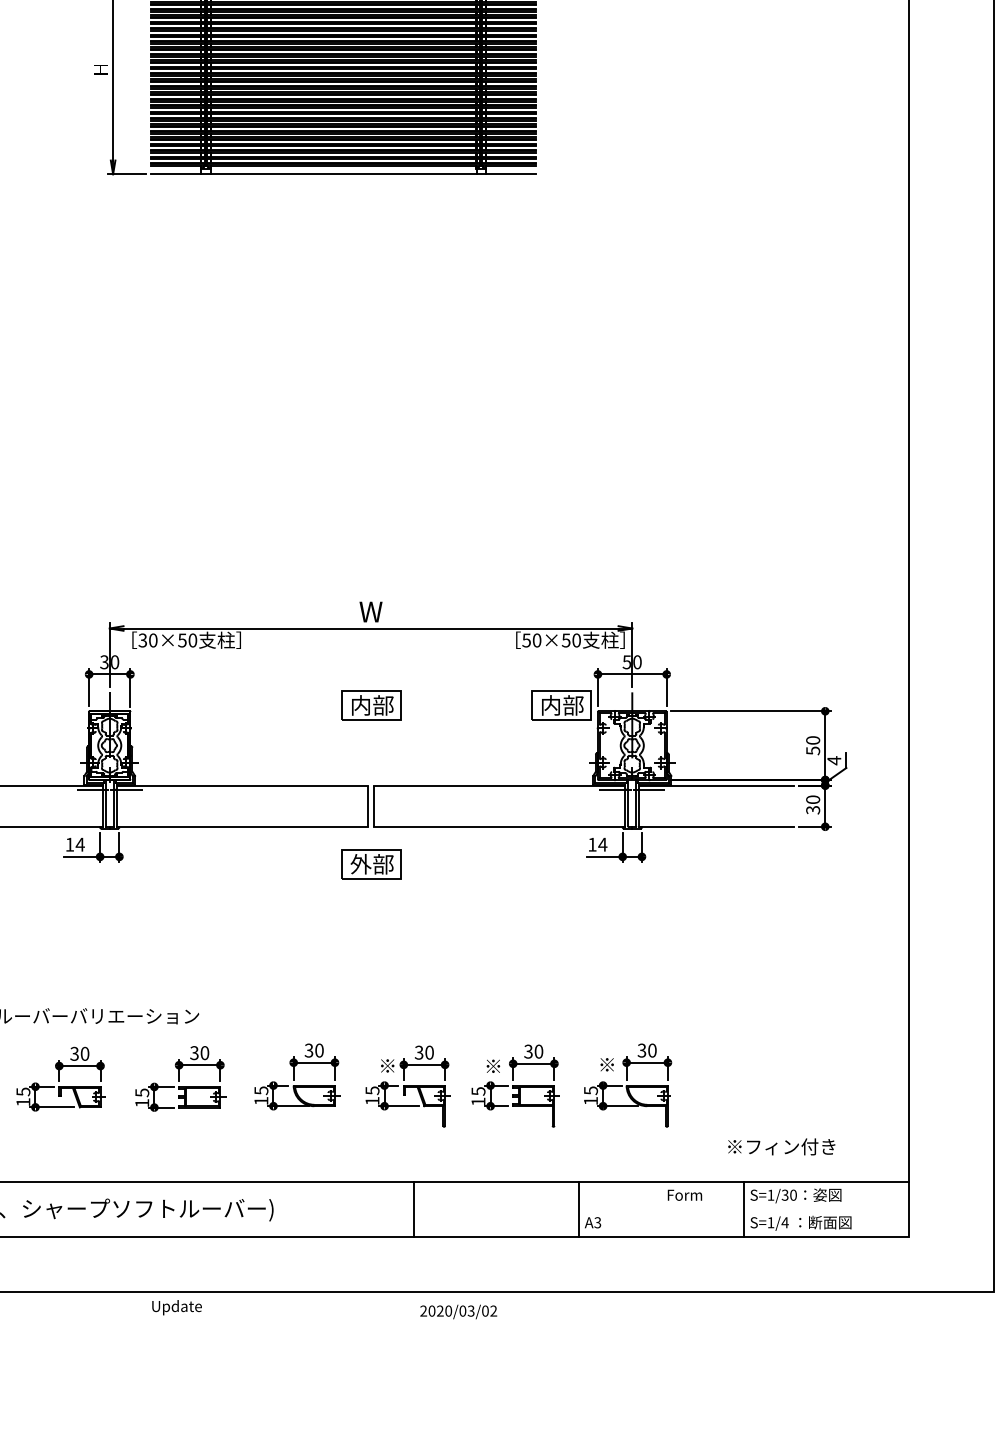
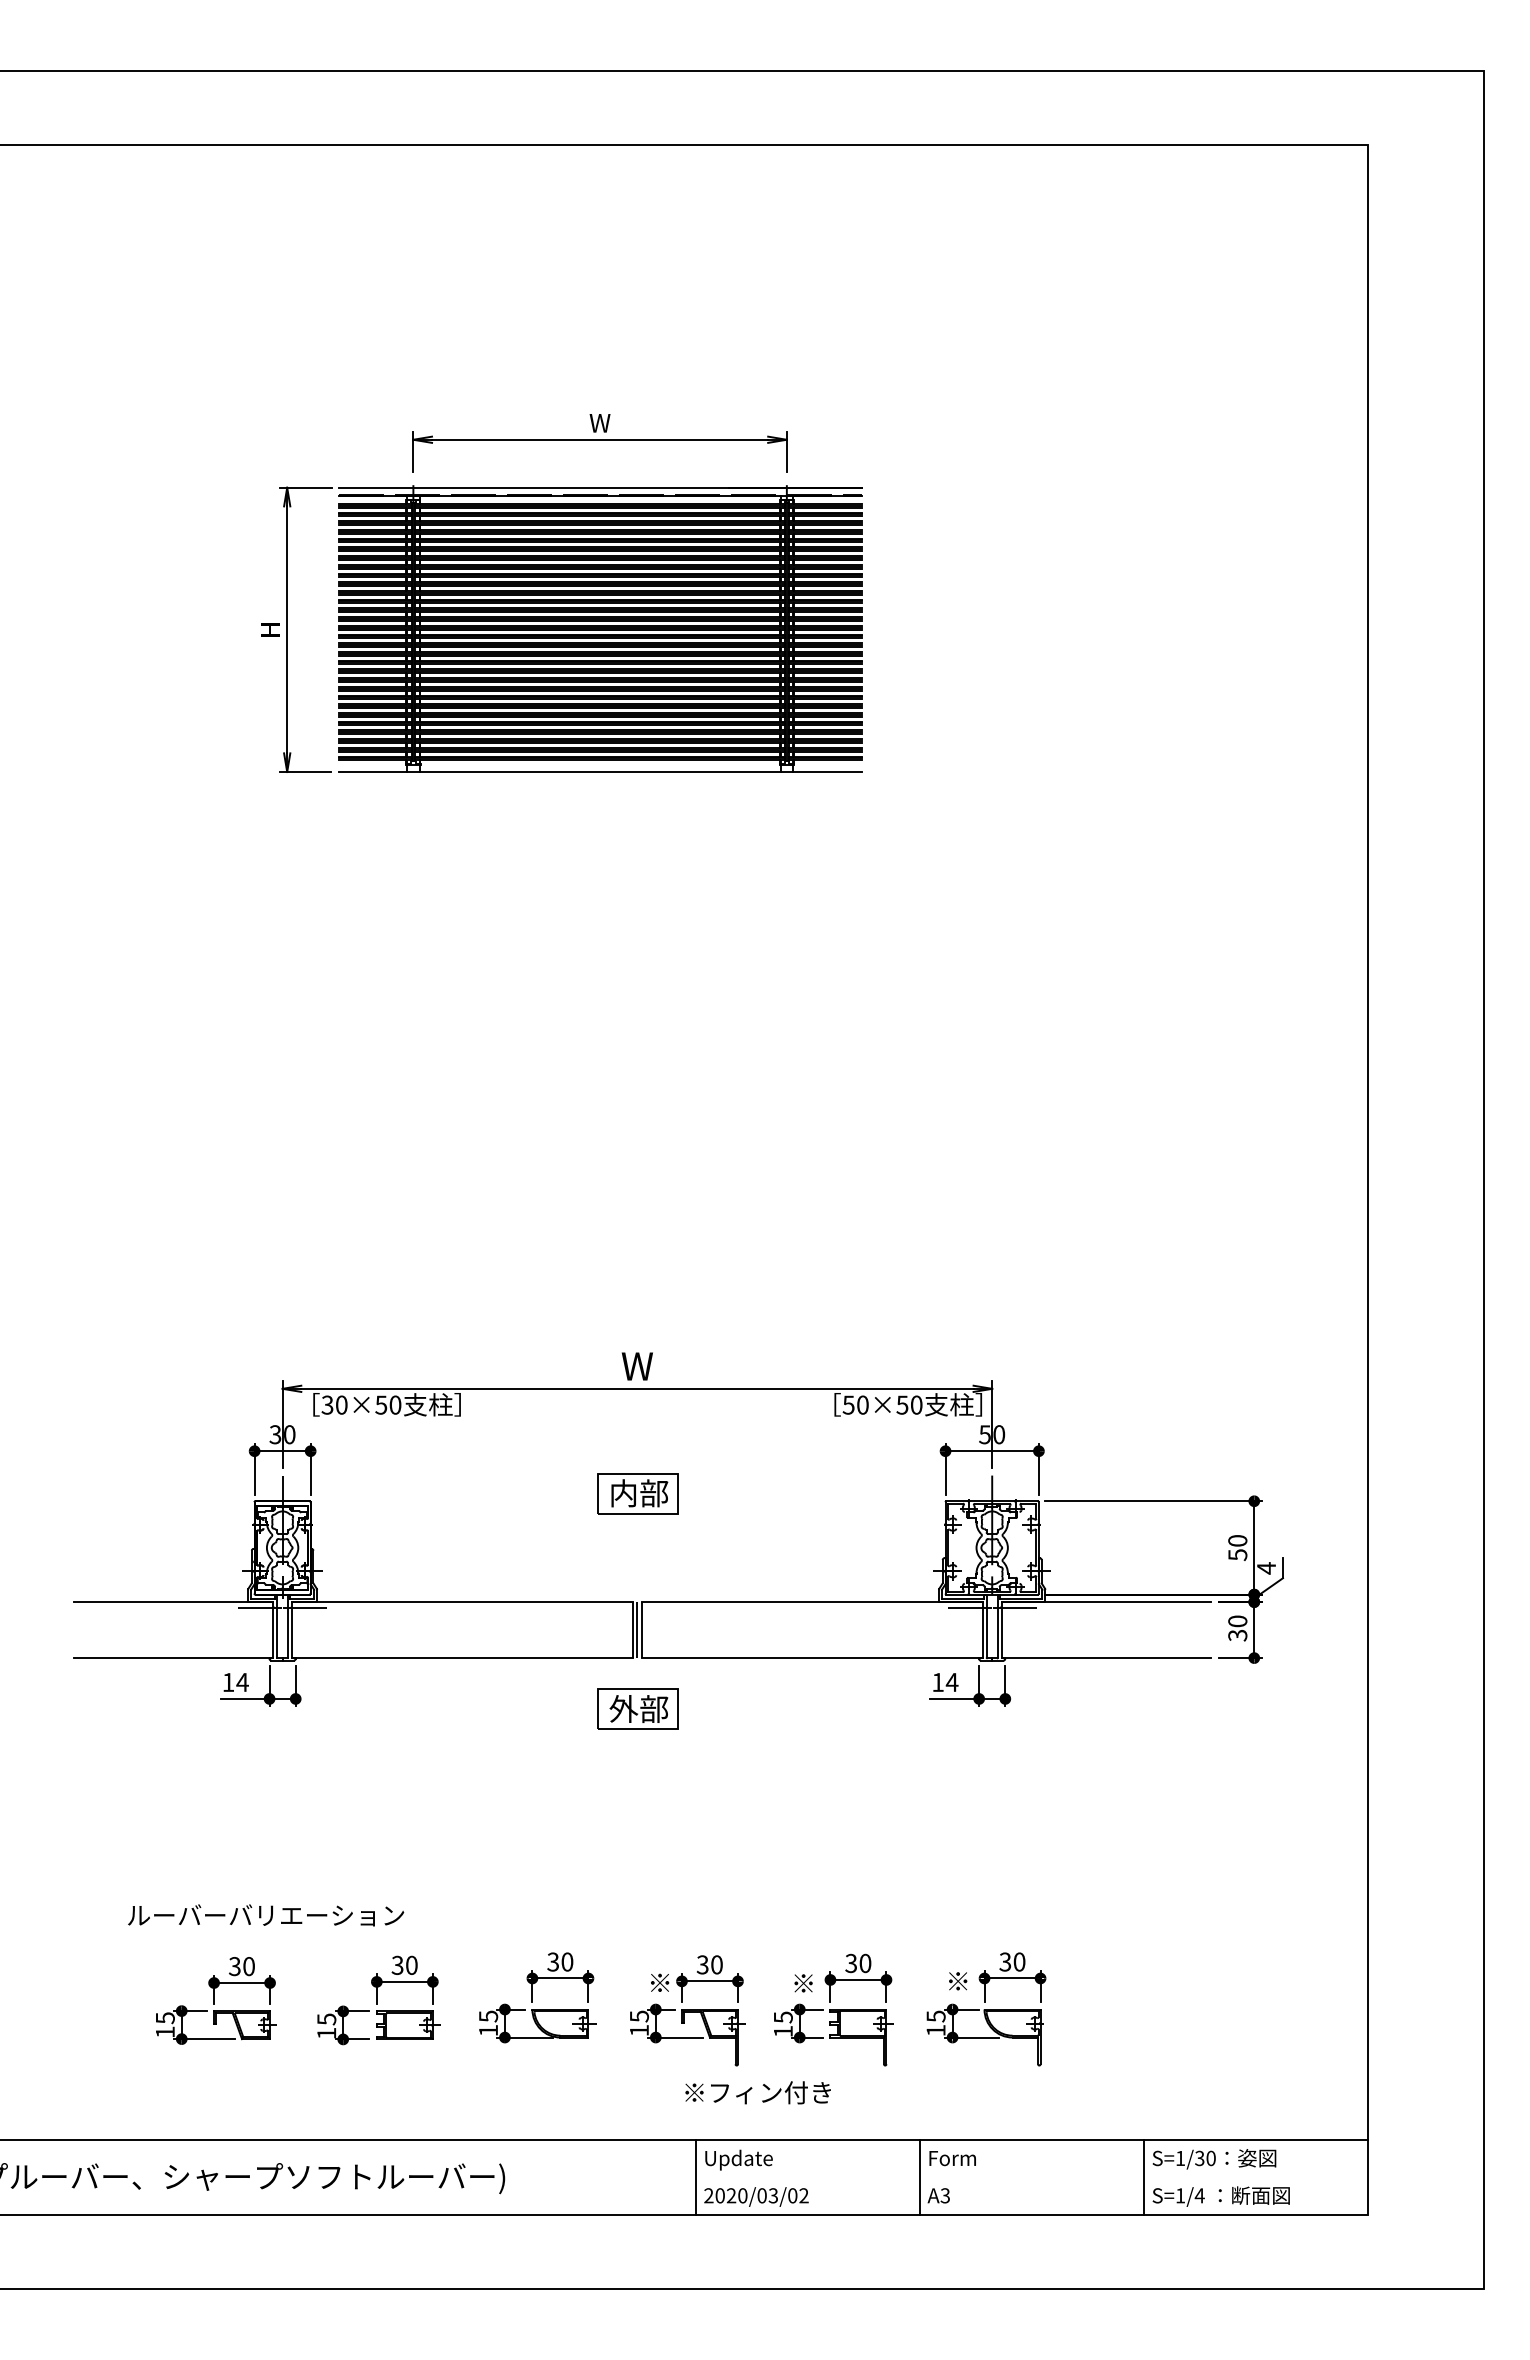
part: (561, 705) -> (895, 1493), removed
line: (371, 806) -> (637, 1630), added
text: (781, 1146) -> (757, 2092), moved
text: (684, 1195) -> (952, 2158), moved
text: (176, 1307) -> (738, 2159), moved
text: (458, 1311) -> (756, 2196), moved

